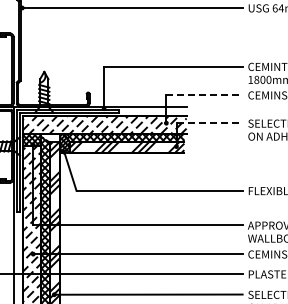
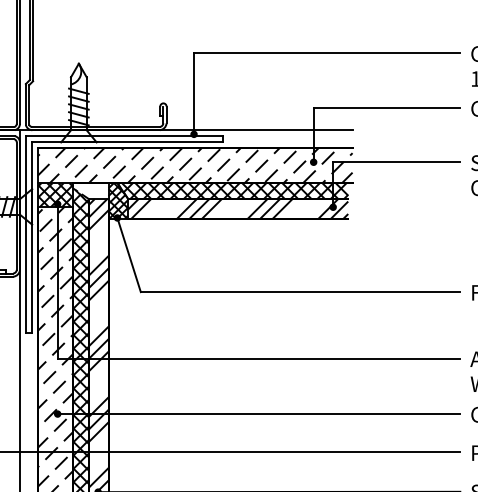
line: (204, 95) -> (386, 108), dashed -> solid
line: (210, 123) -> (398, 162), dashed -> solid

